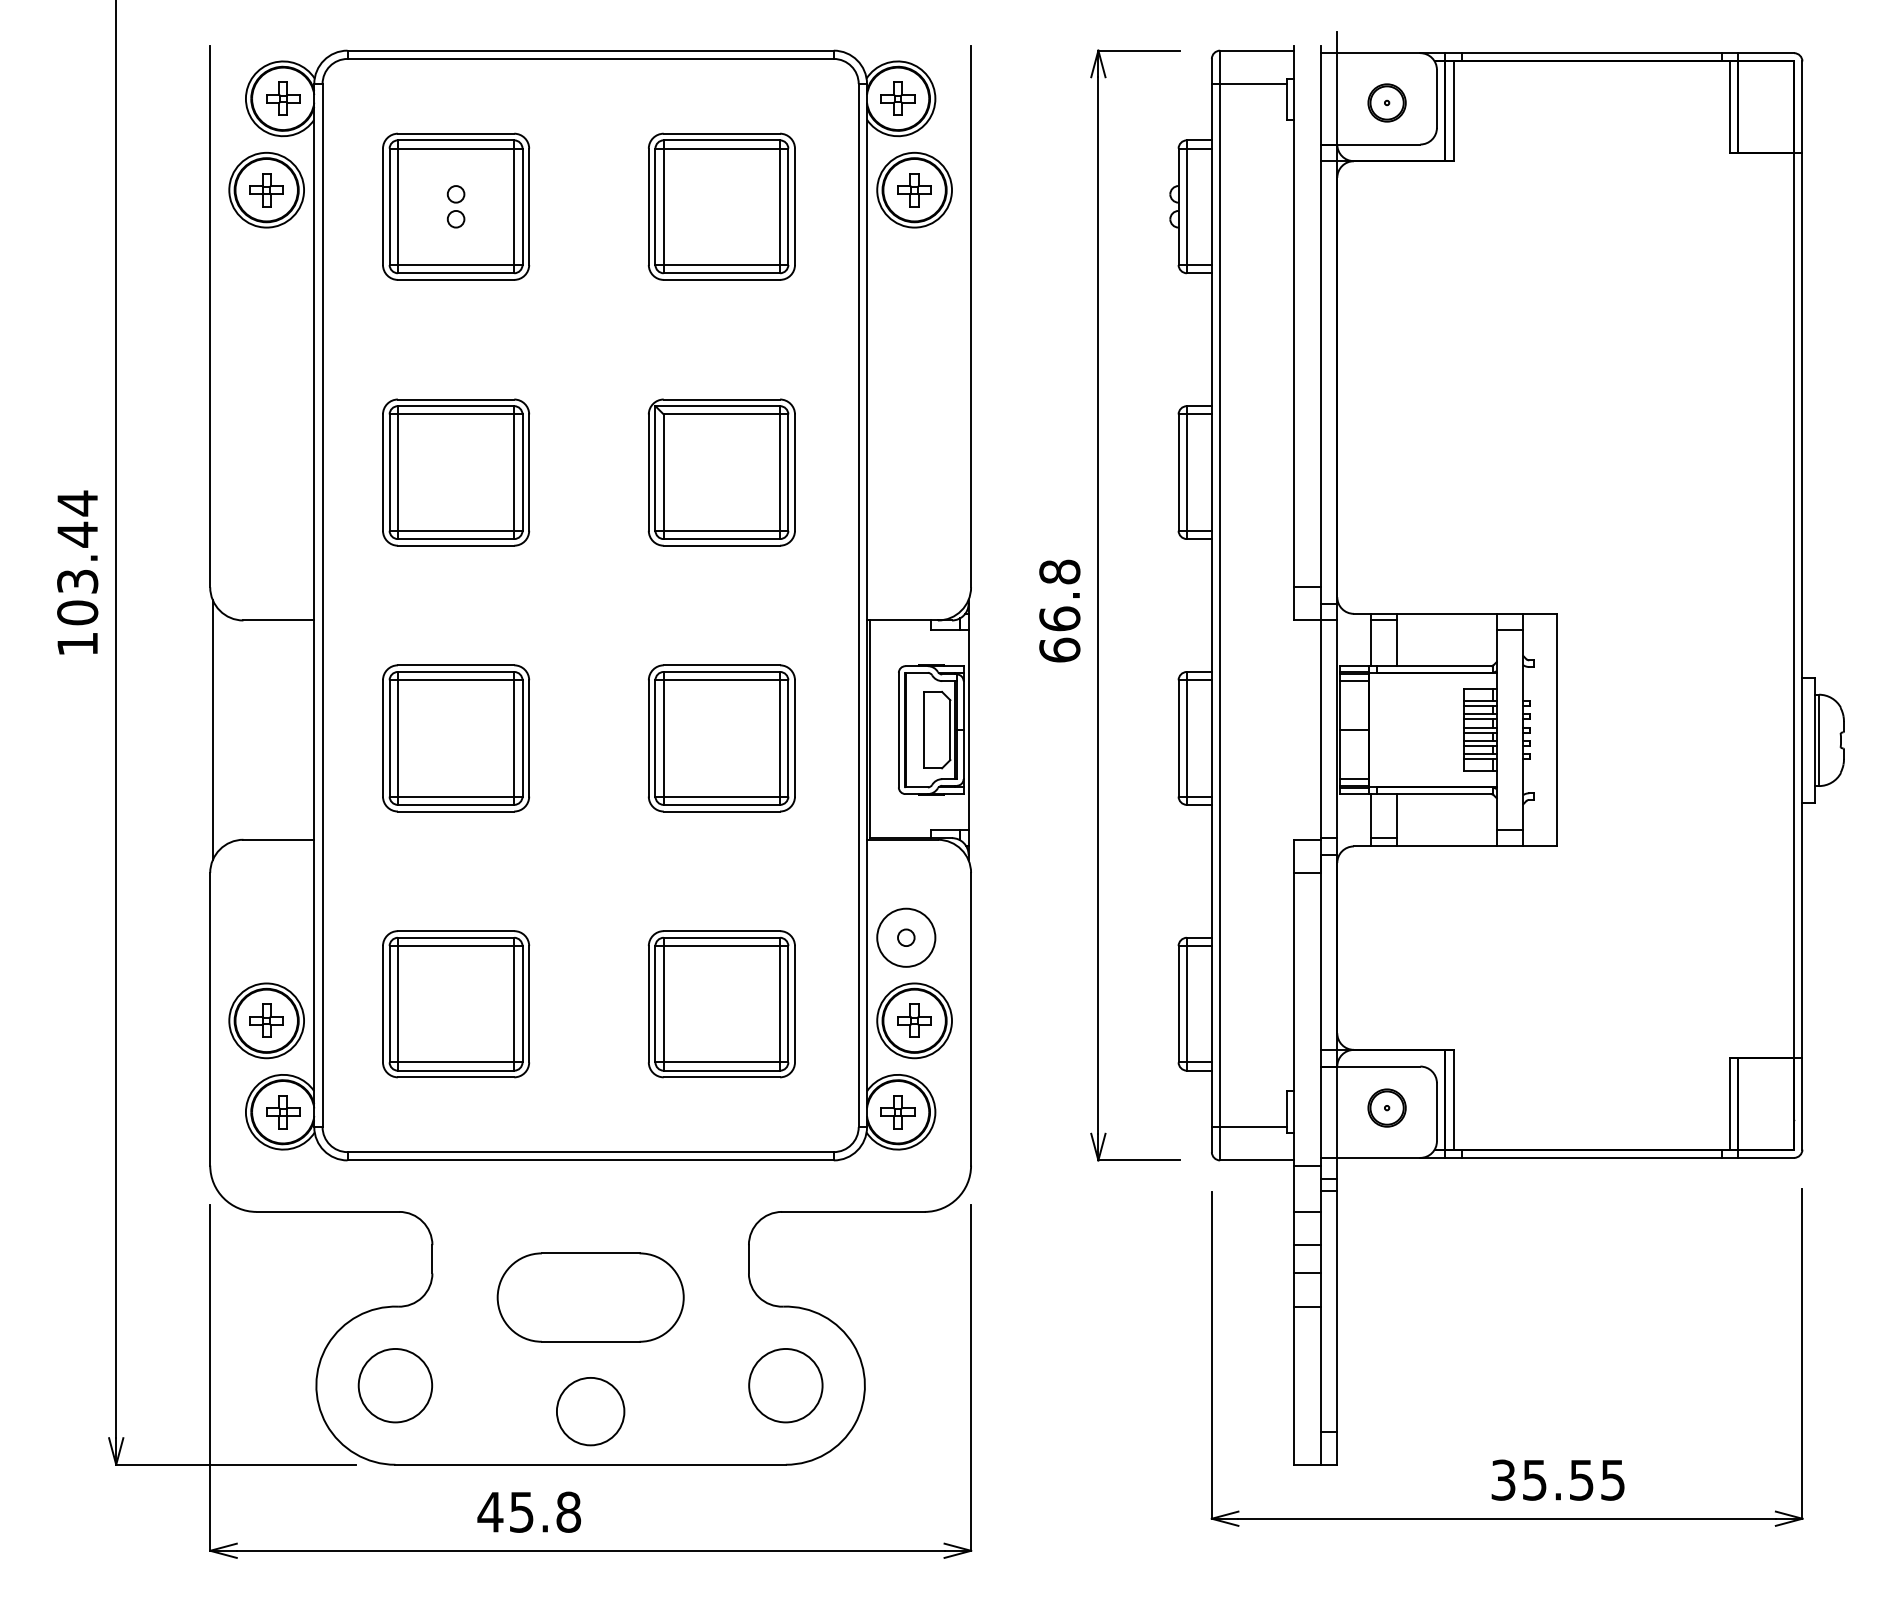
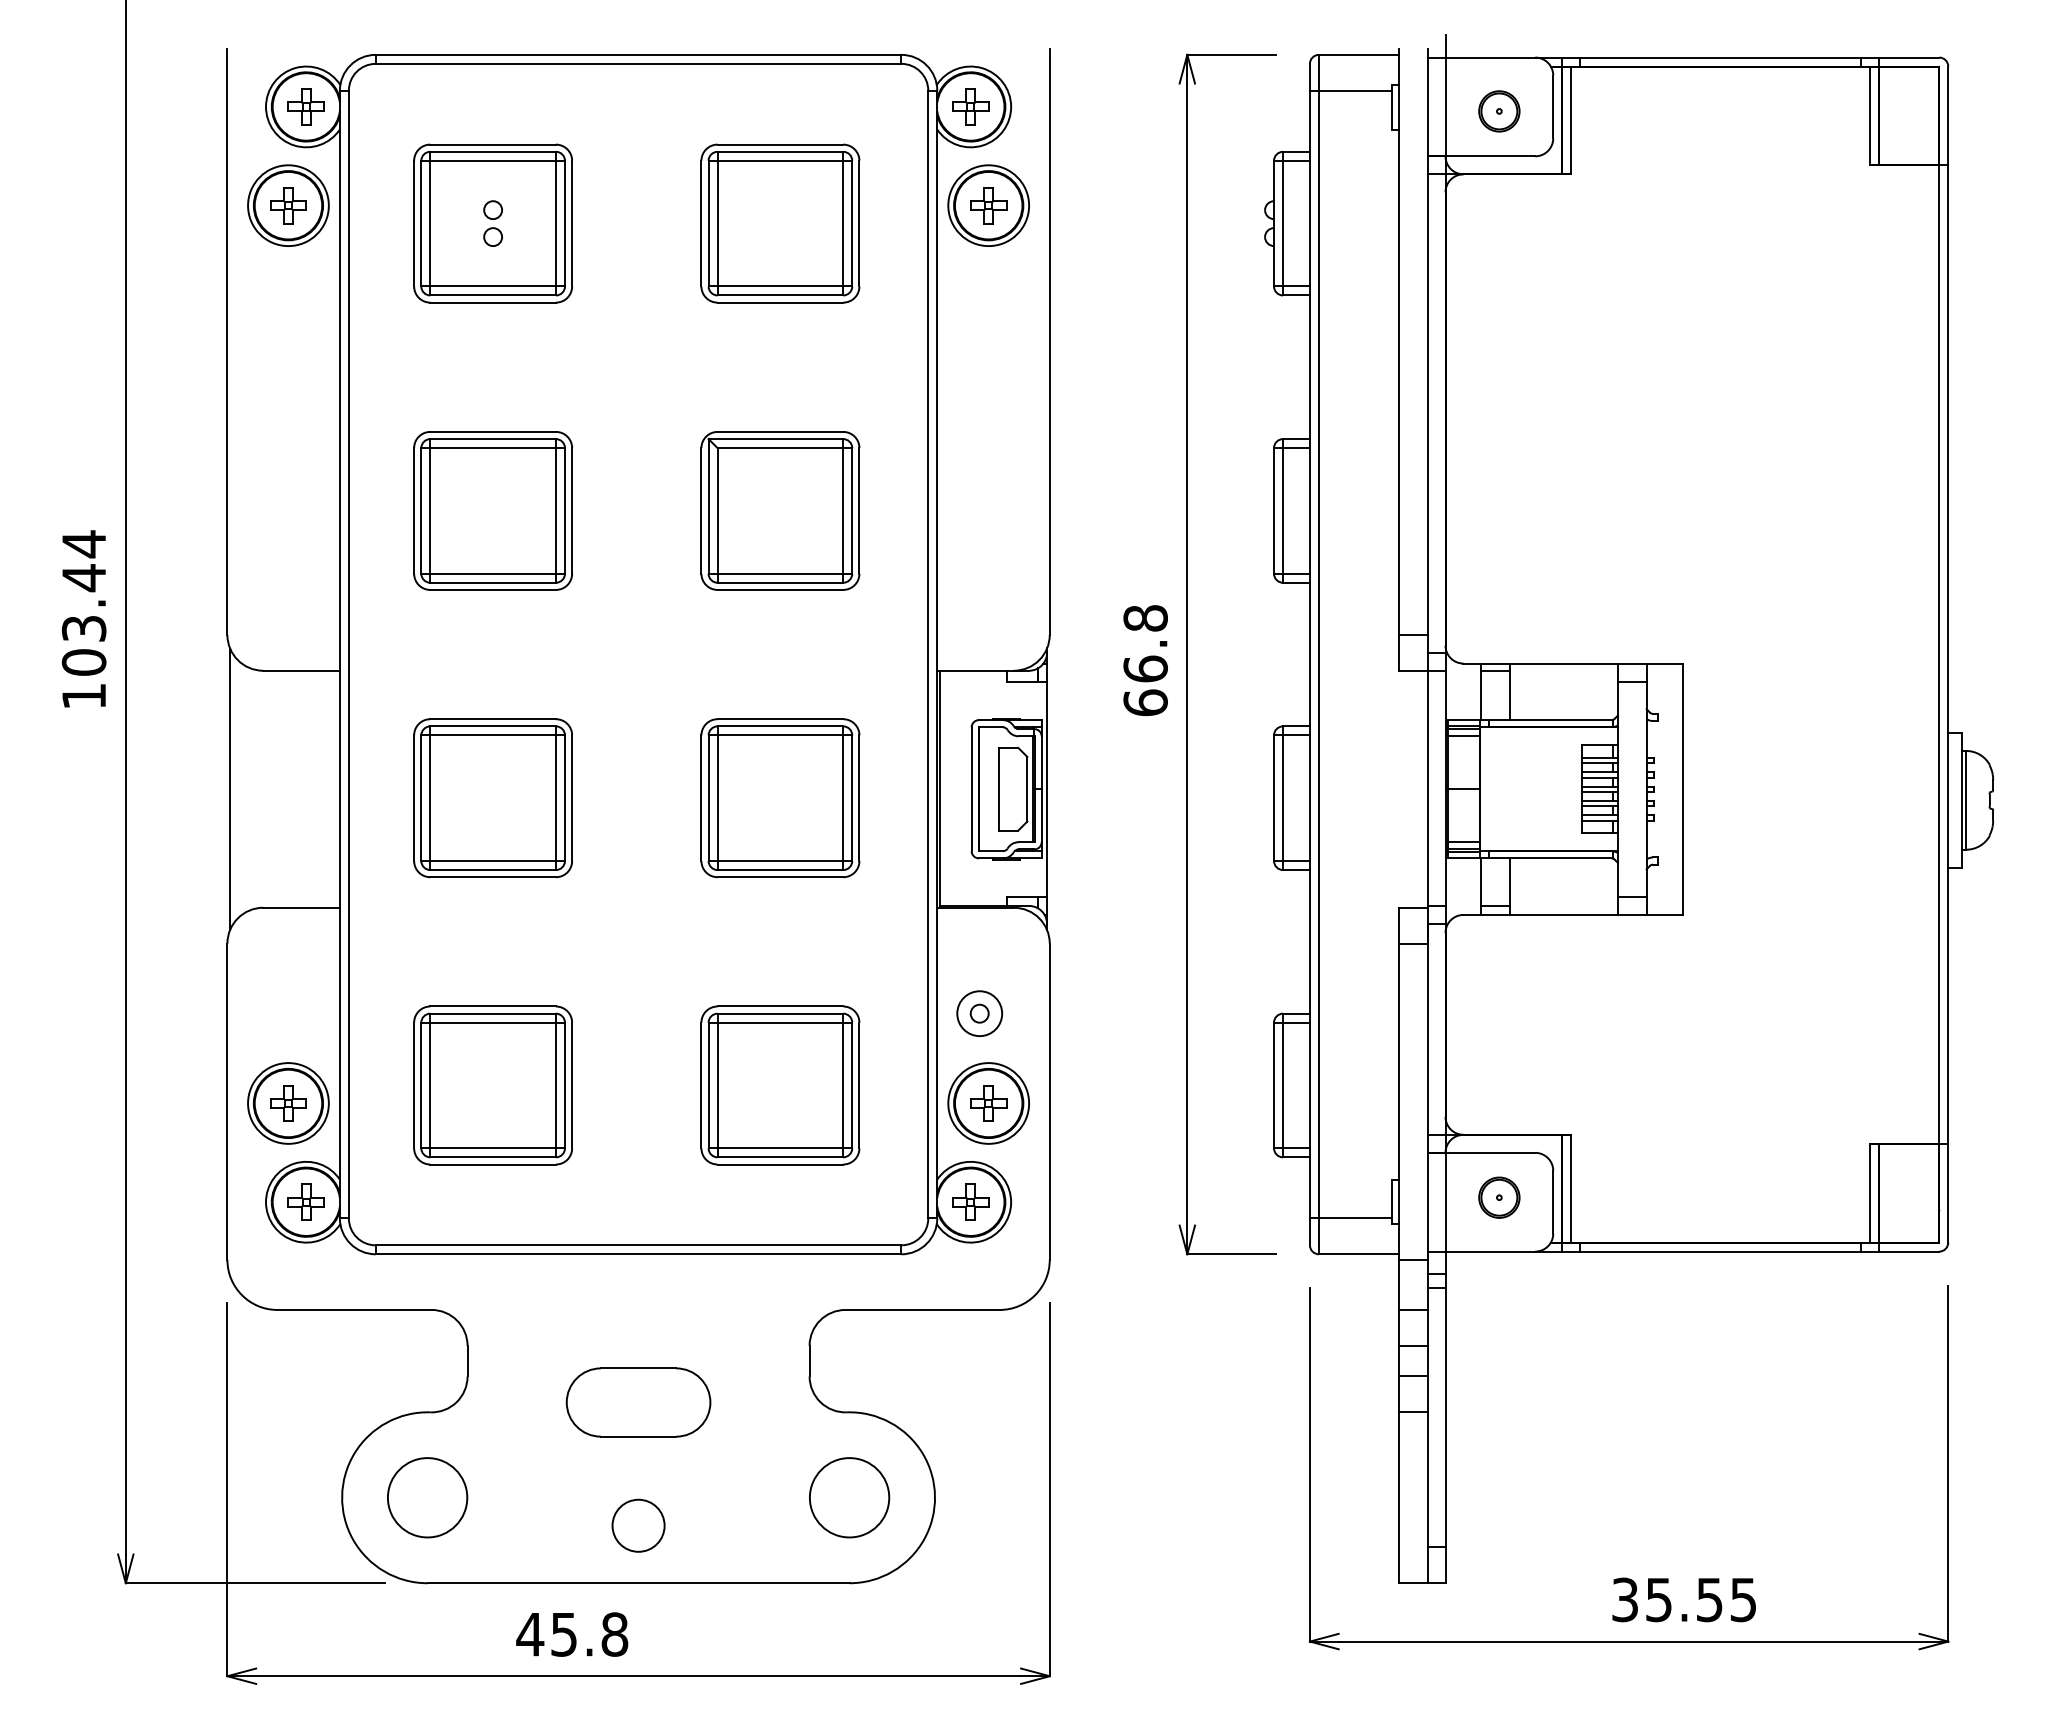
circle: (906, 937) -> (979, 1013), size x0.71
part: (590, 1297) -> (638, 1402), size x0.71
circle: (590, 1411) -> (638, 1525), size x0.71

